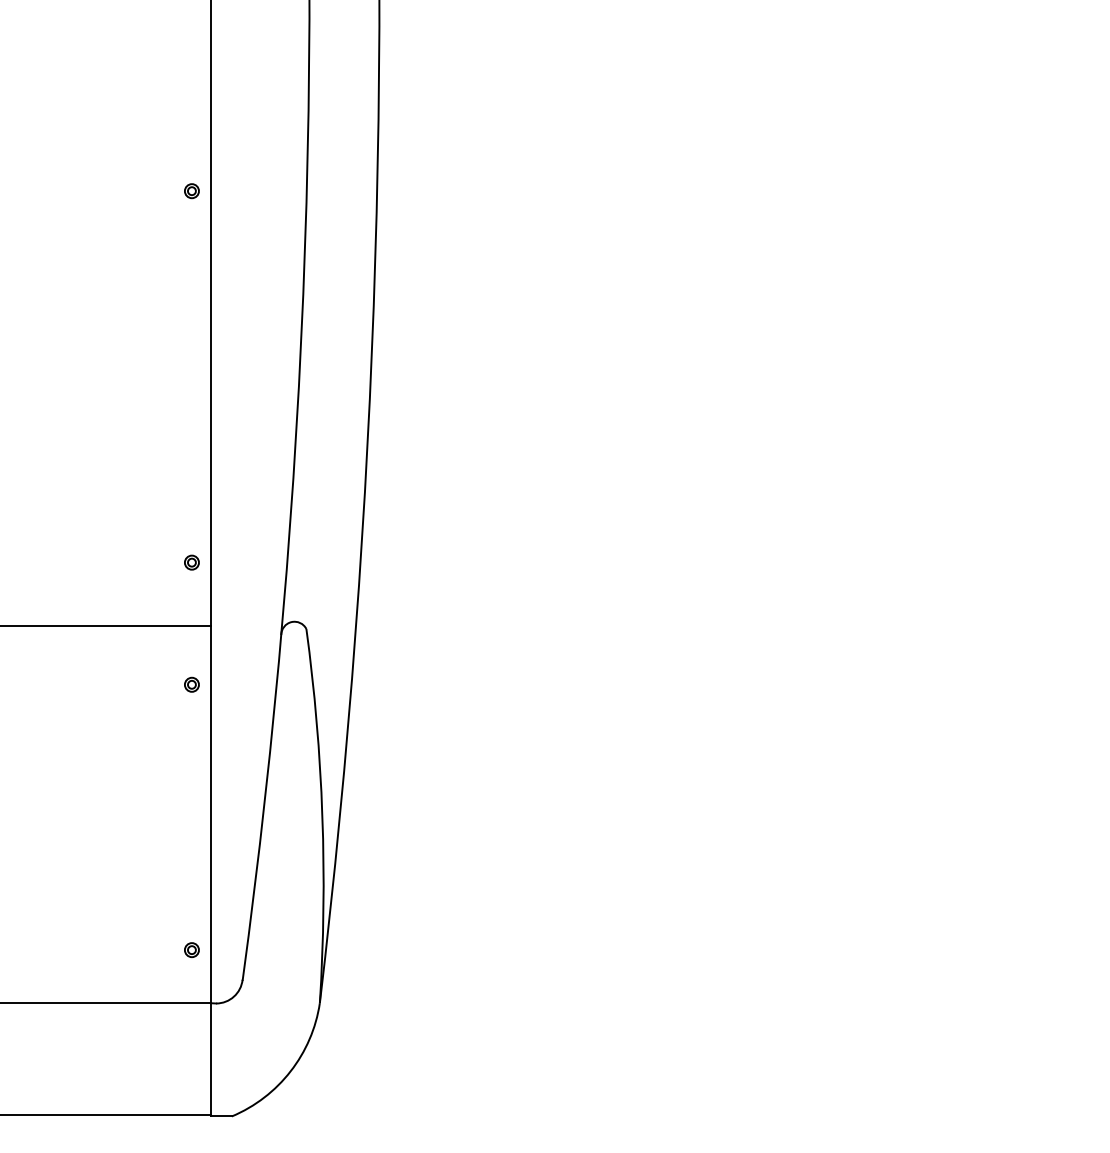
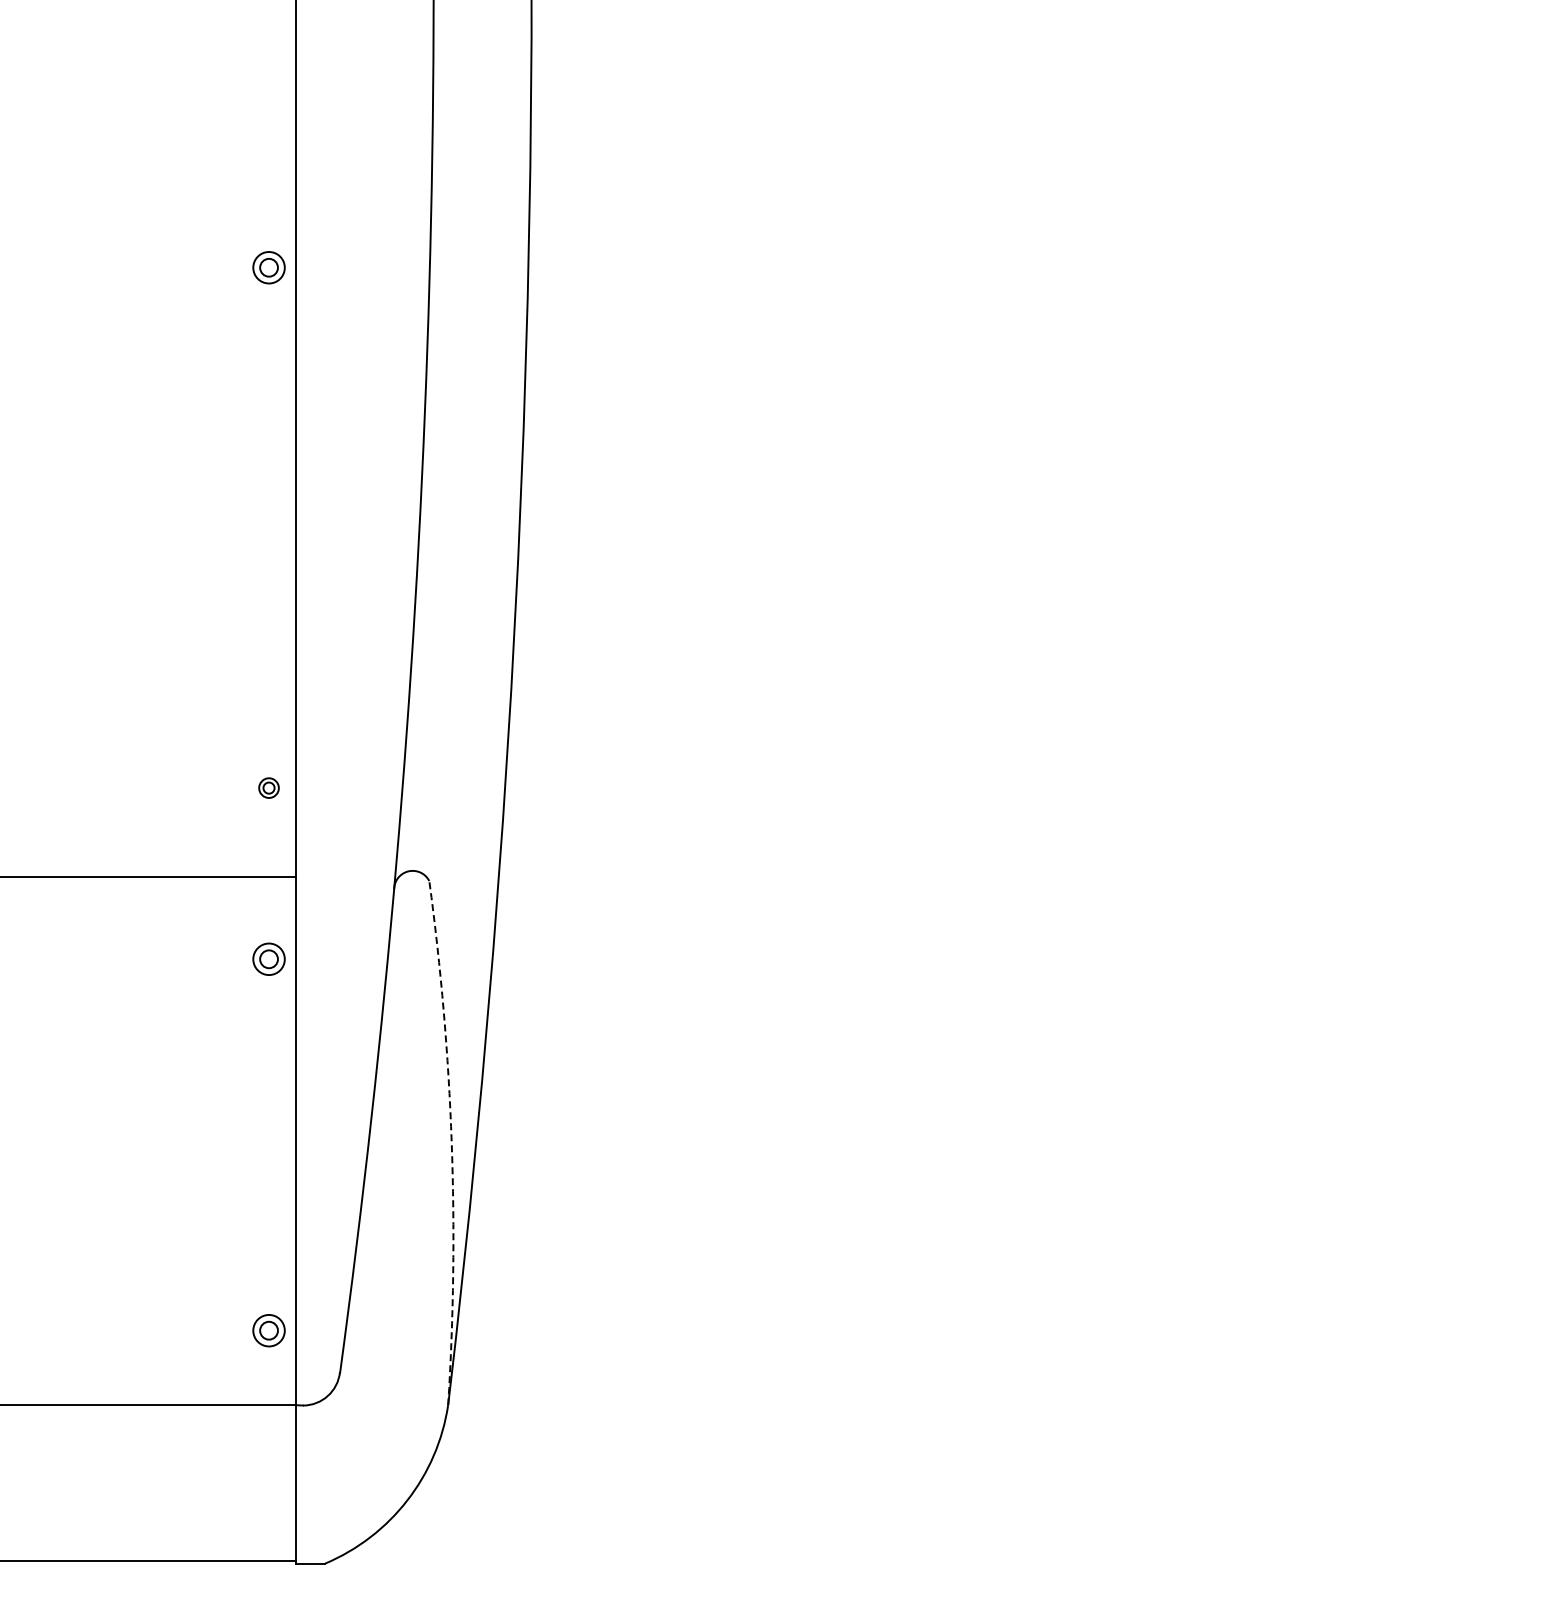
part: (191, 190) -> (268, 267), size x1.6
part: (191, 684) -> (268, 958), size x1.6
arc: (322, 815) -> (451, 1142), solid -> dashed
part: (191, 949) -> (268, 1330), size x1.6

